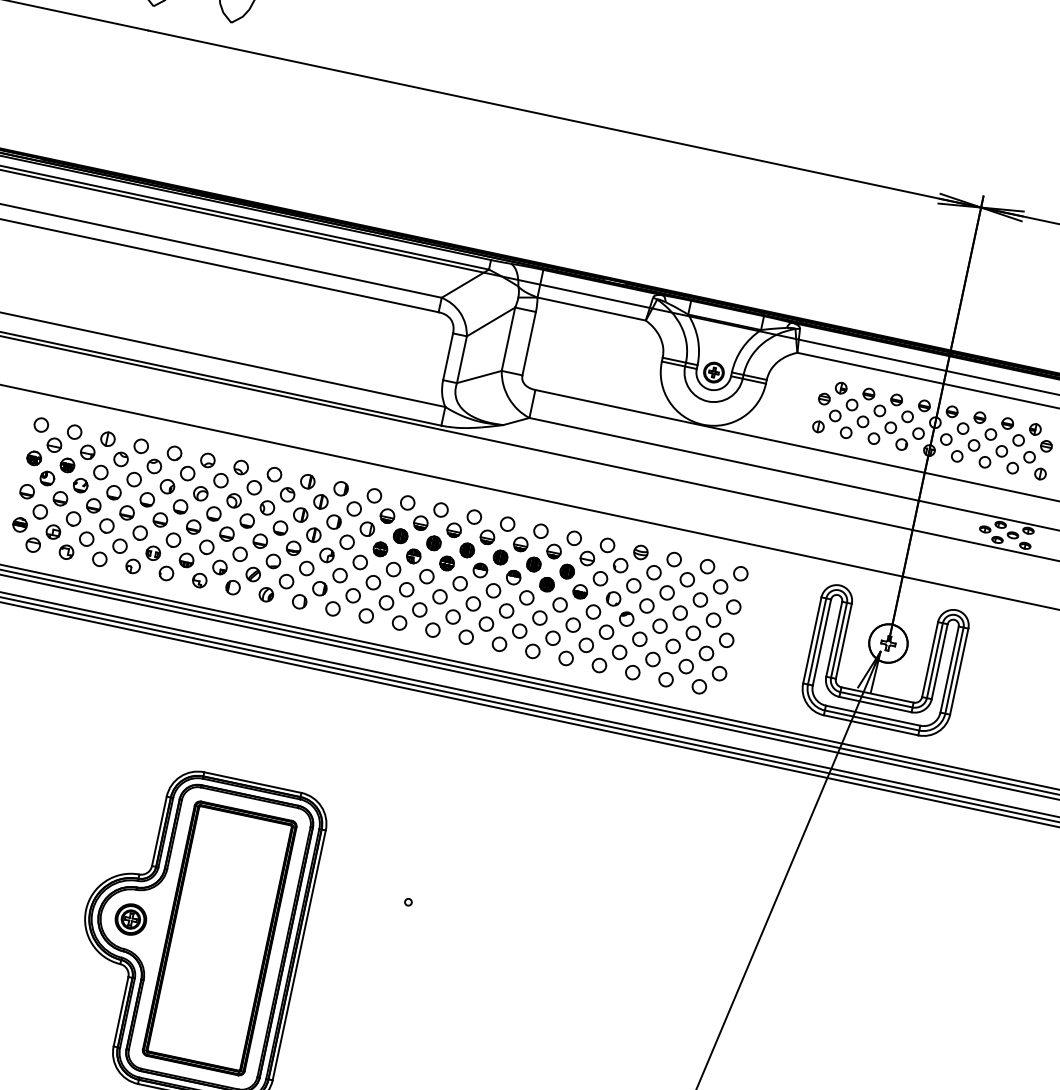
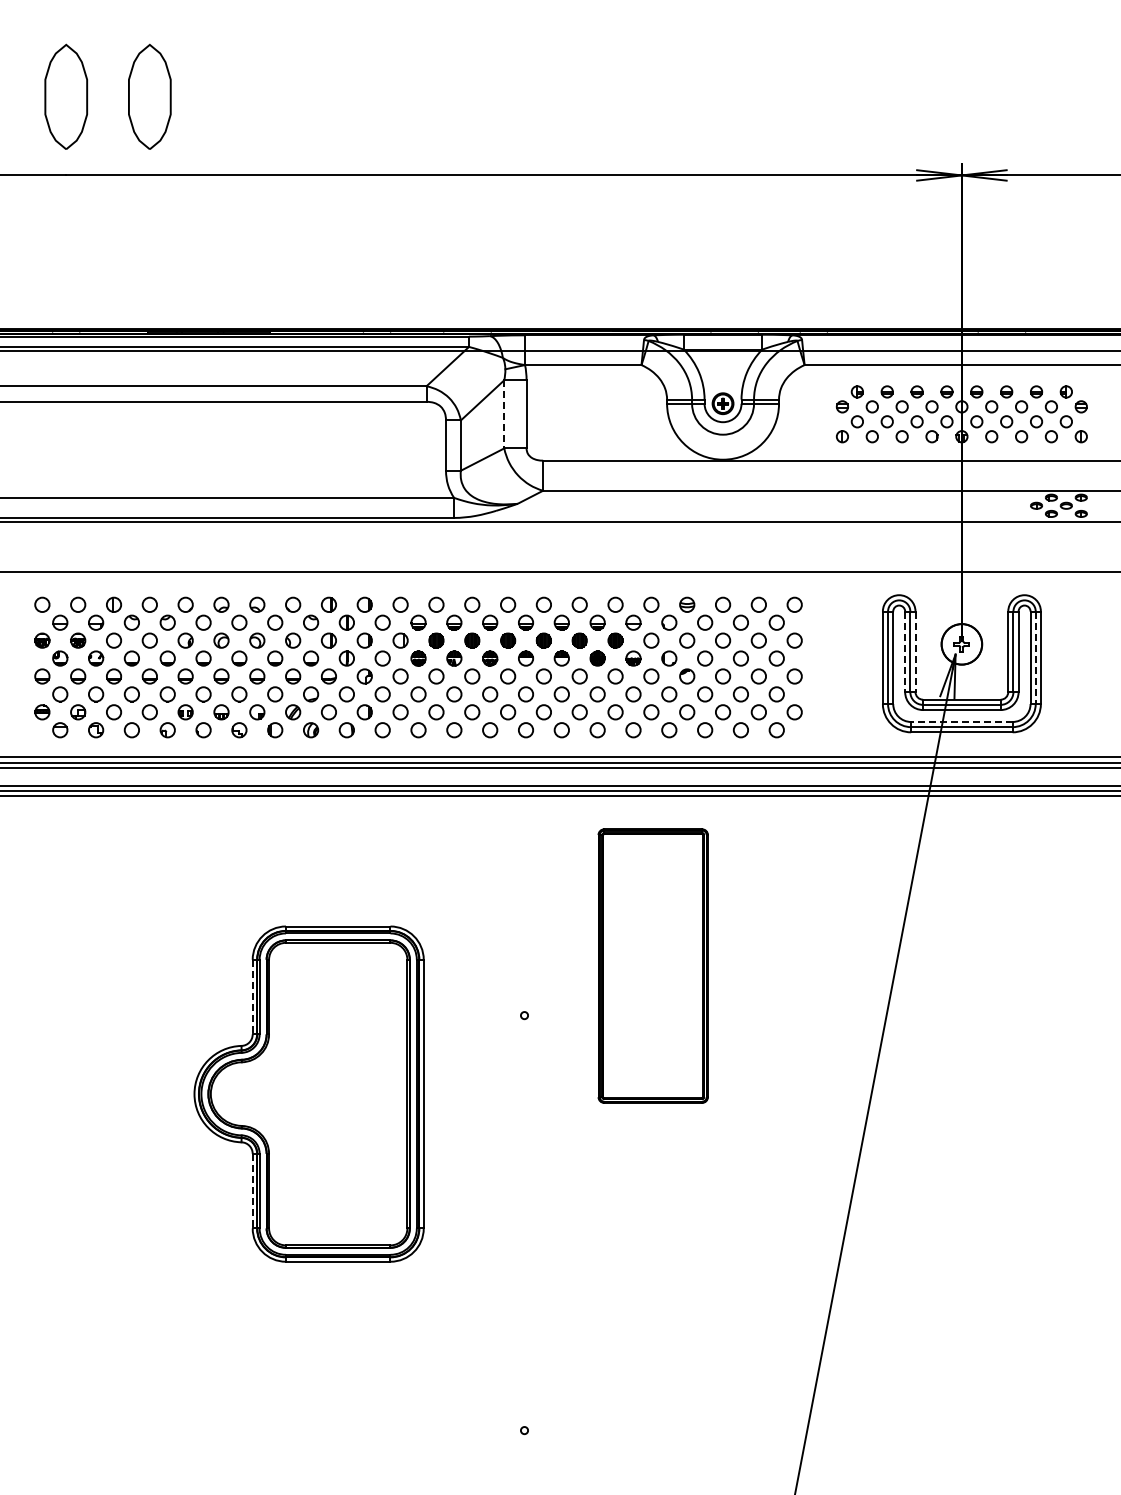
line: (508, 339) -> (504, 414), solid -> dashed
line: (834, 639) -> (905, 652), solid -> dashed
line: (843, 641) -> (915, 652), solid -> dashed
line: (954, 671) -> (1035, 658), solid -> dashed
line: (872, 715) -> (961, 721), solid -> dashed
line: (159, 831) -> (252, 997), solid -> dashed
part: (130, 919) -> (242, 1094), removed
part: (219, 937) -> (652, 965), moved
line: (120, 1012) -> (252, 1191), solid -> dashed

